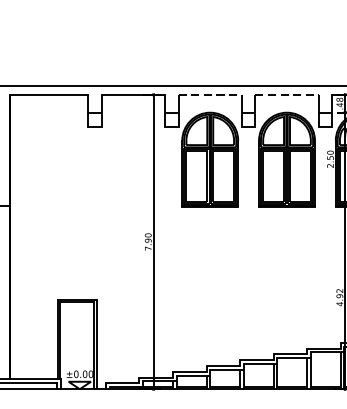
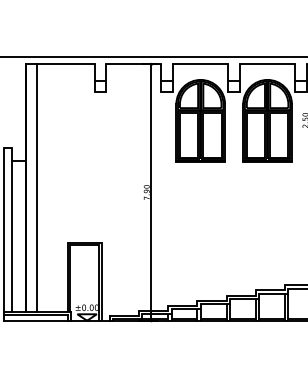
line: (209, 94) -> (200, 64), dashed -> solid
line: (286, 94) -> (267, 64), dashed -> solid
line: (22, 236) -> (37, 187), added

